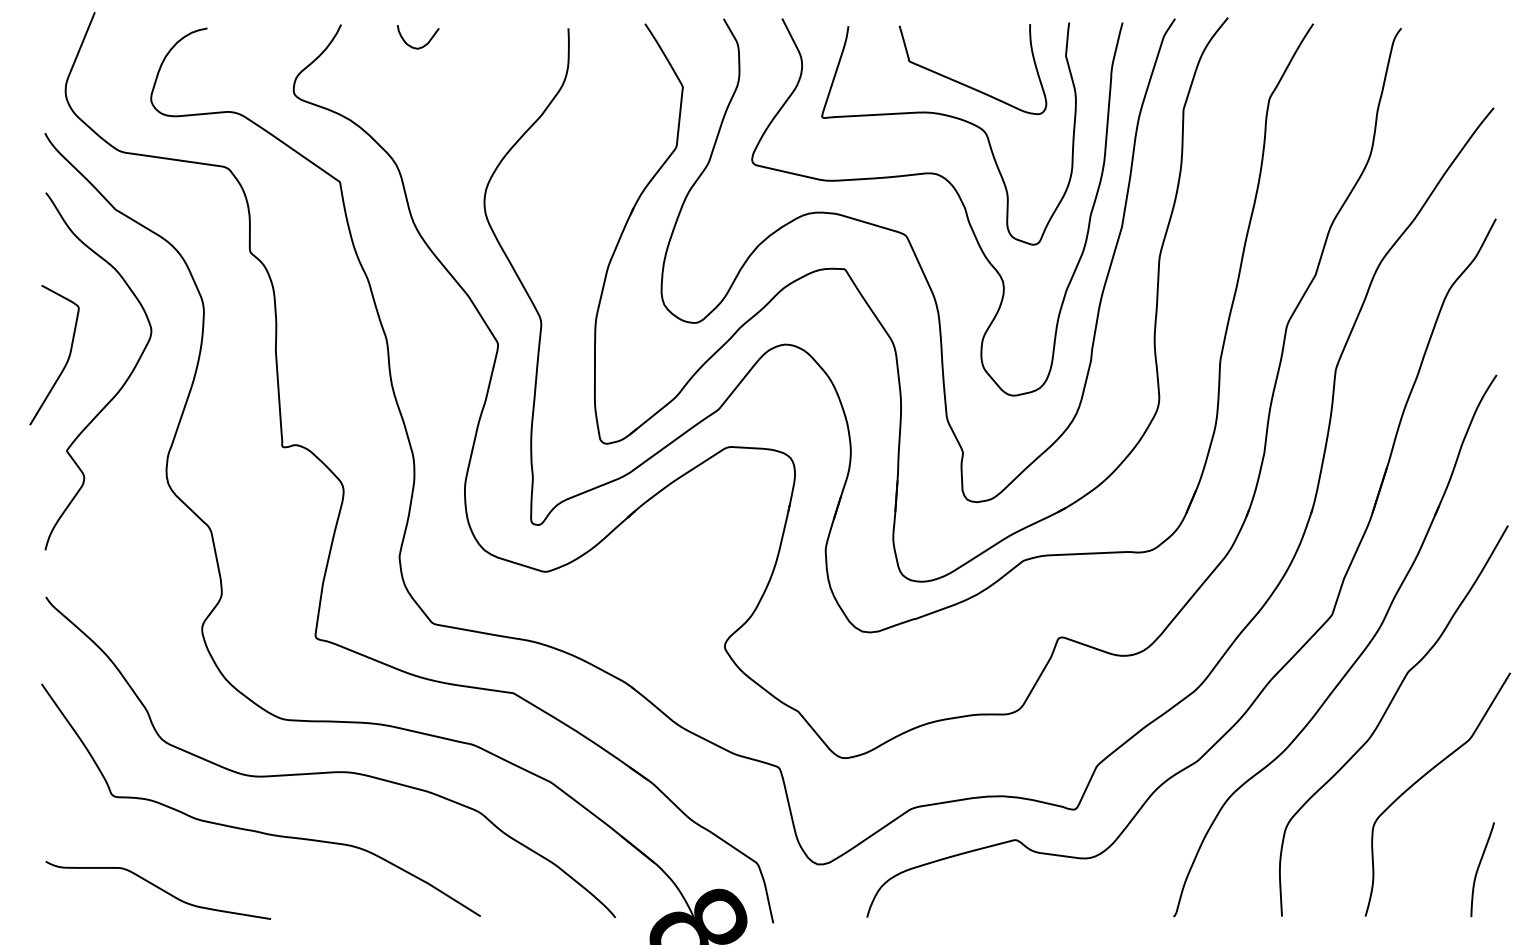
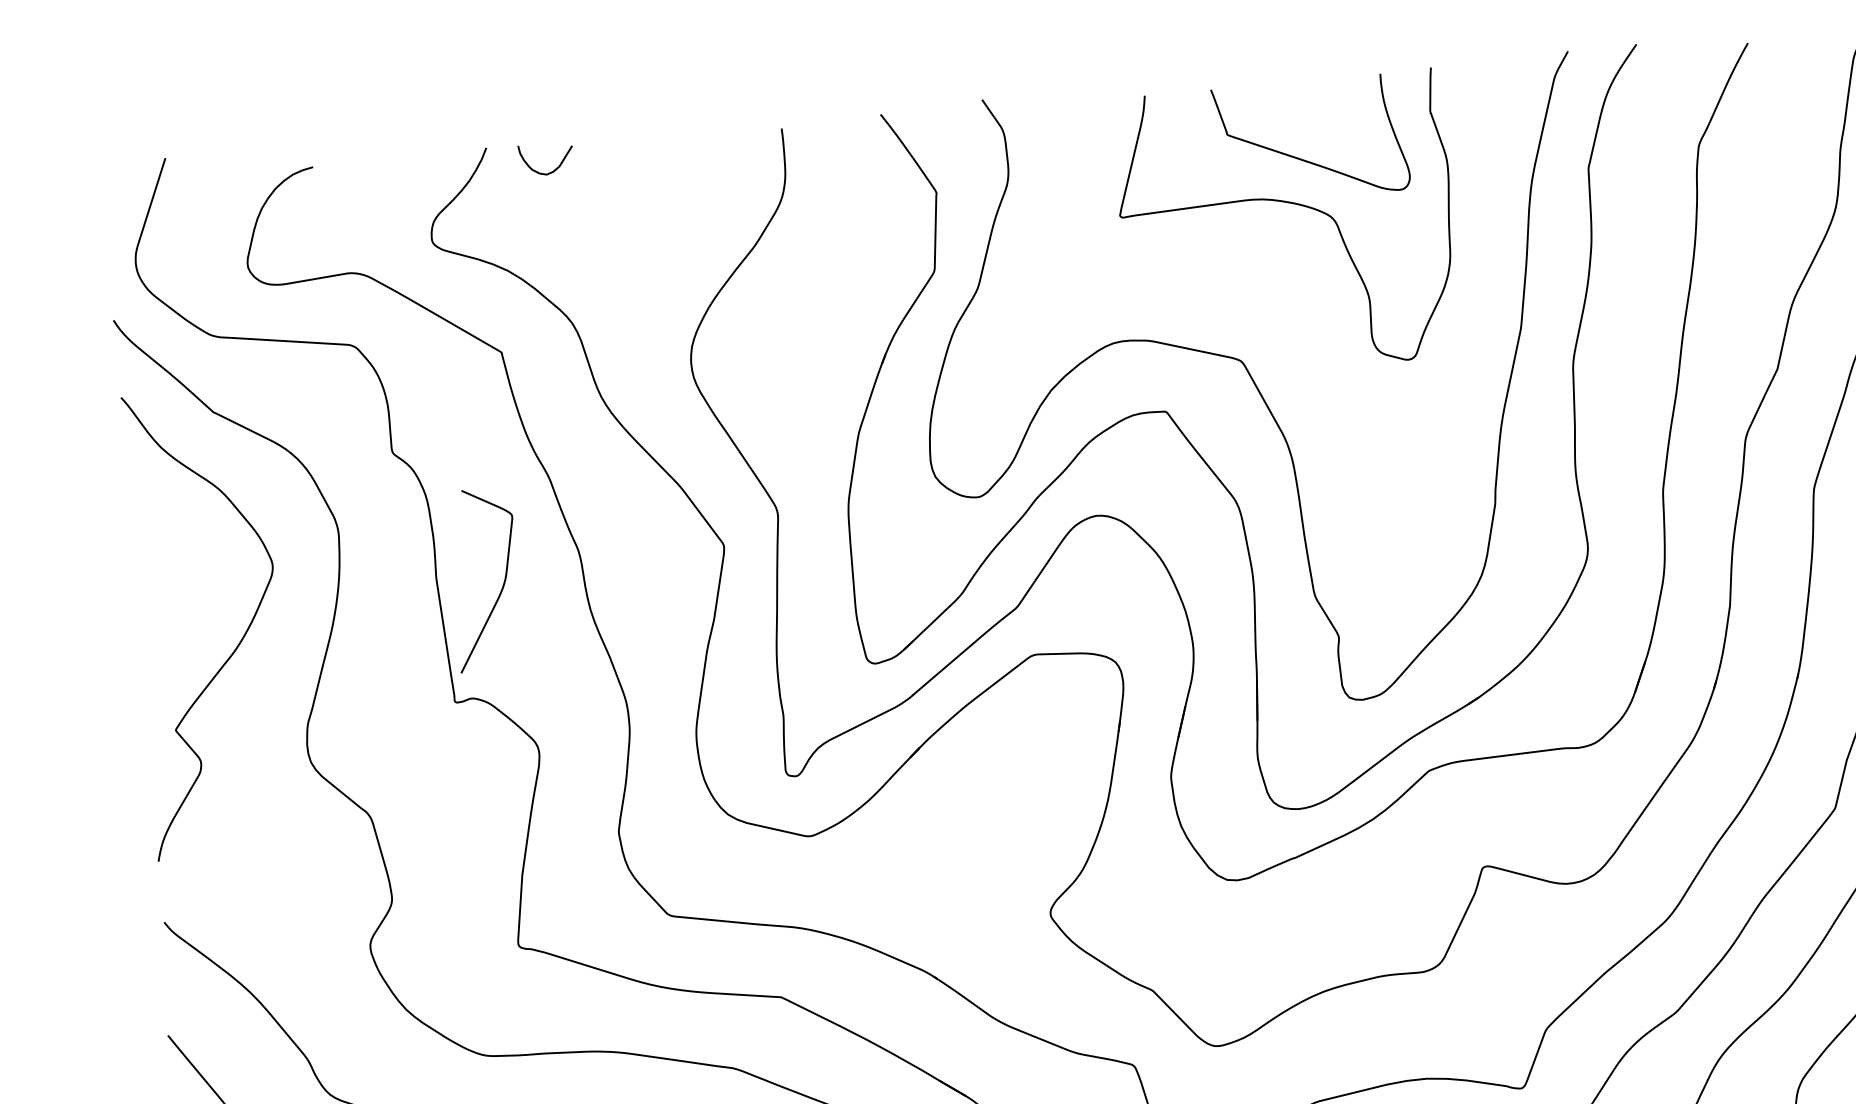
curve: (413, 46) -> (540, 172), moved
curve: (958, 197) -> (1305, 306), removed
curve: (67, 358) -> (502, 582), moved

